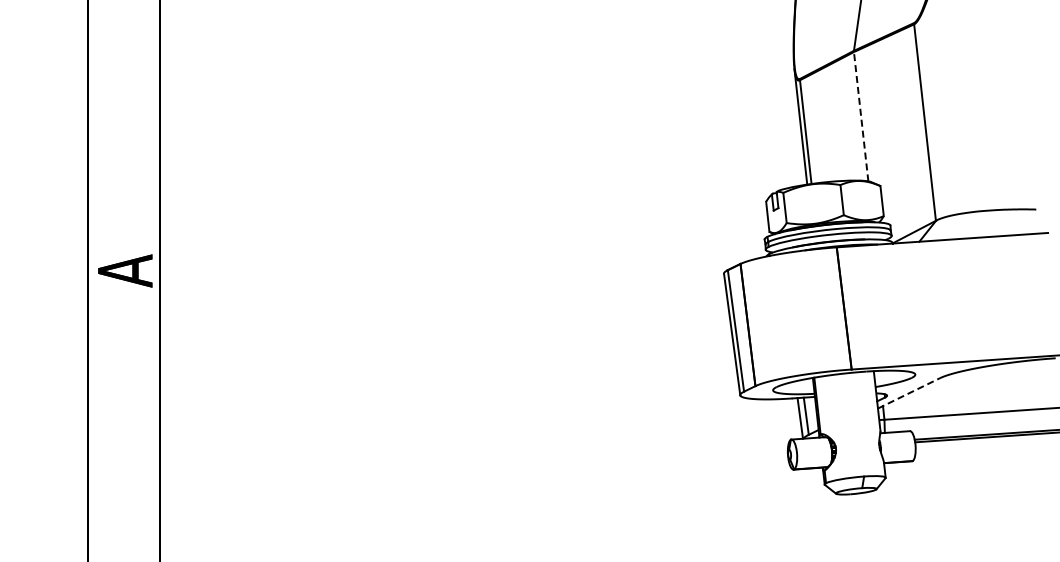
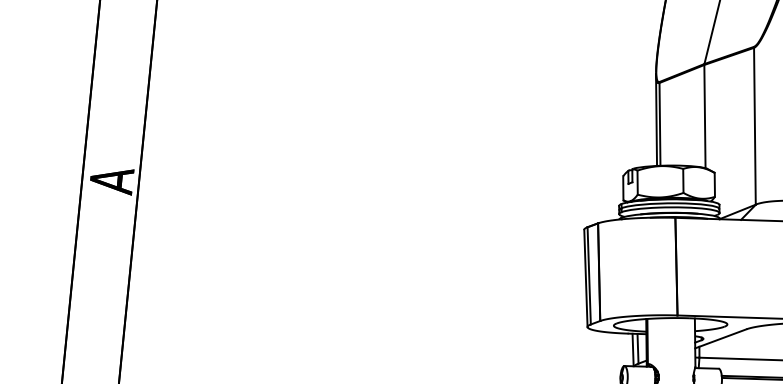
line: (861, 116) -> (705, 116), dashed -> solid
line: (909, 393) -> (721, 338), dashed -> solid

